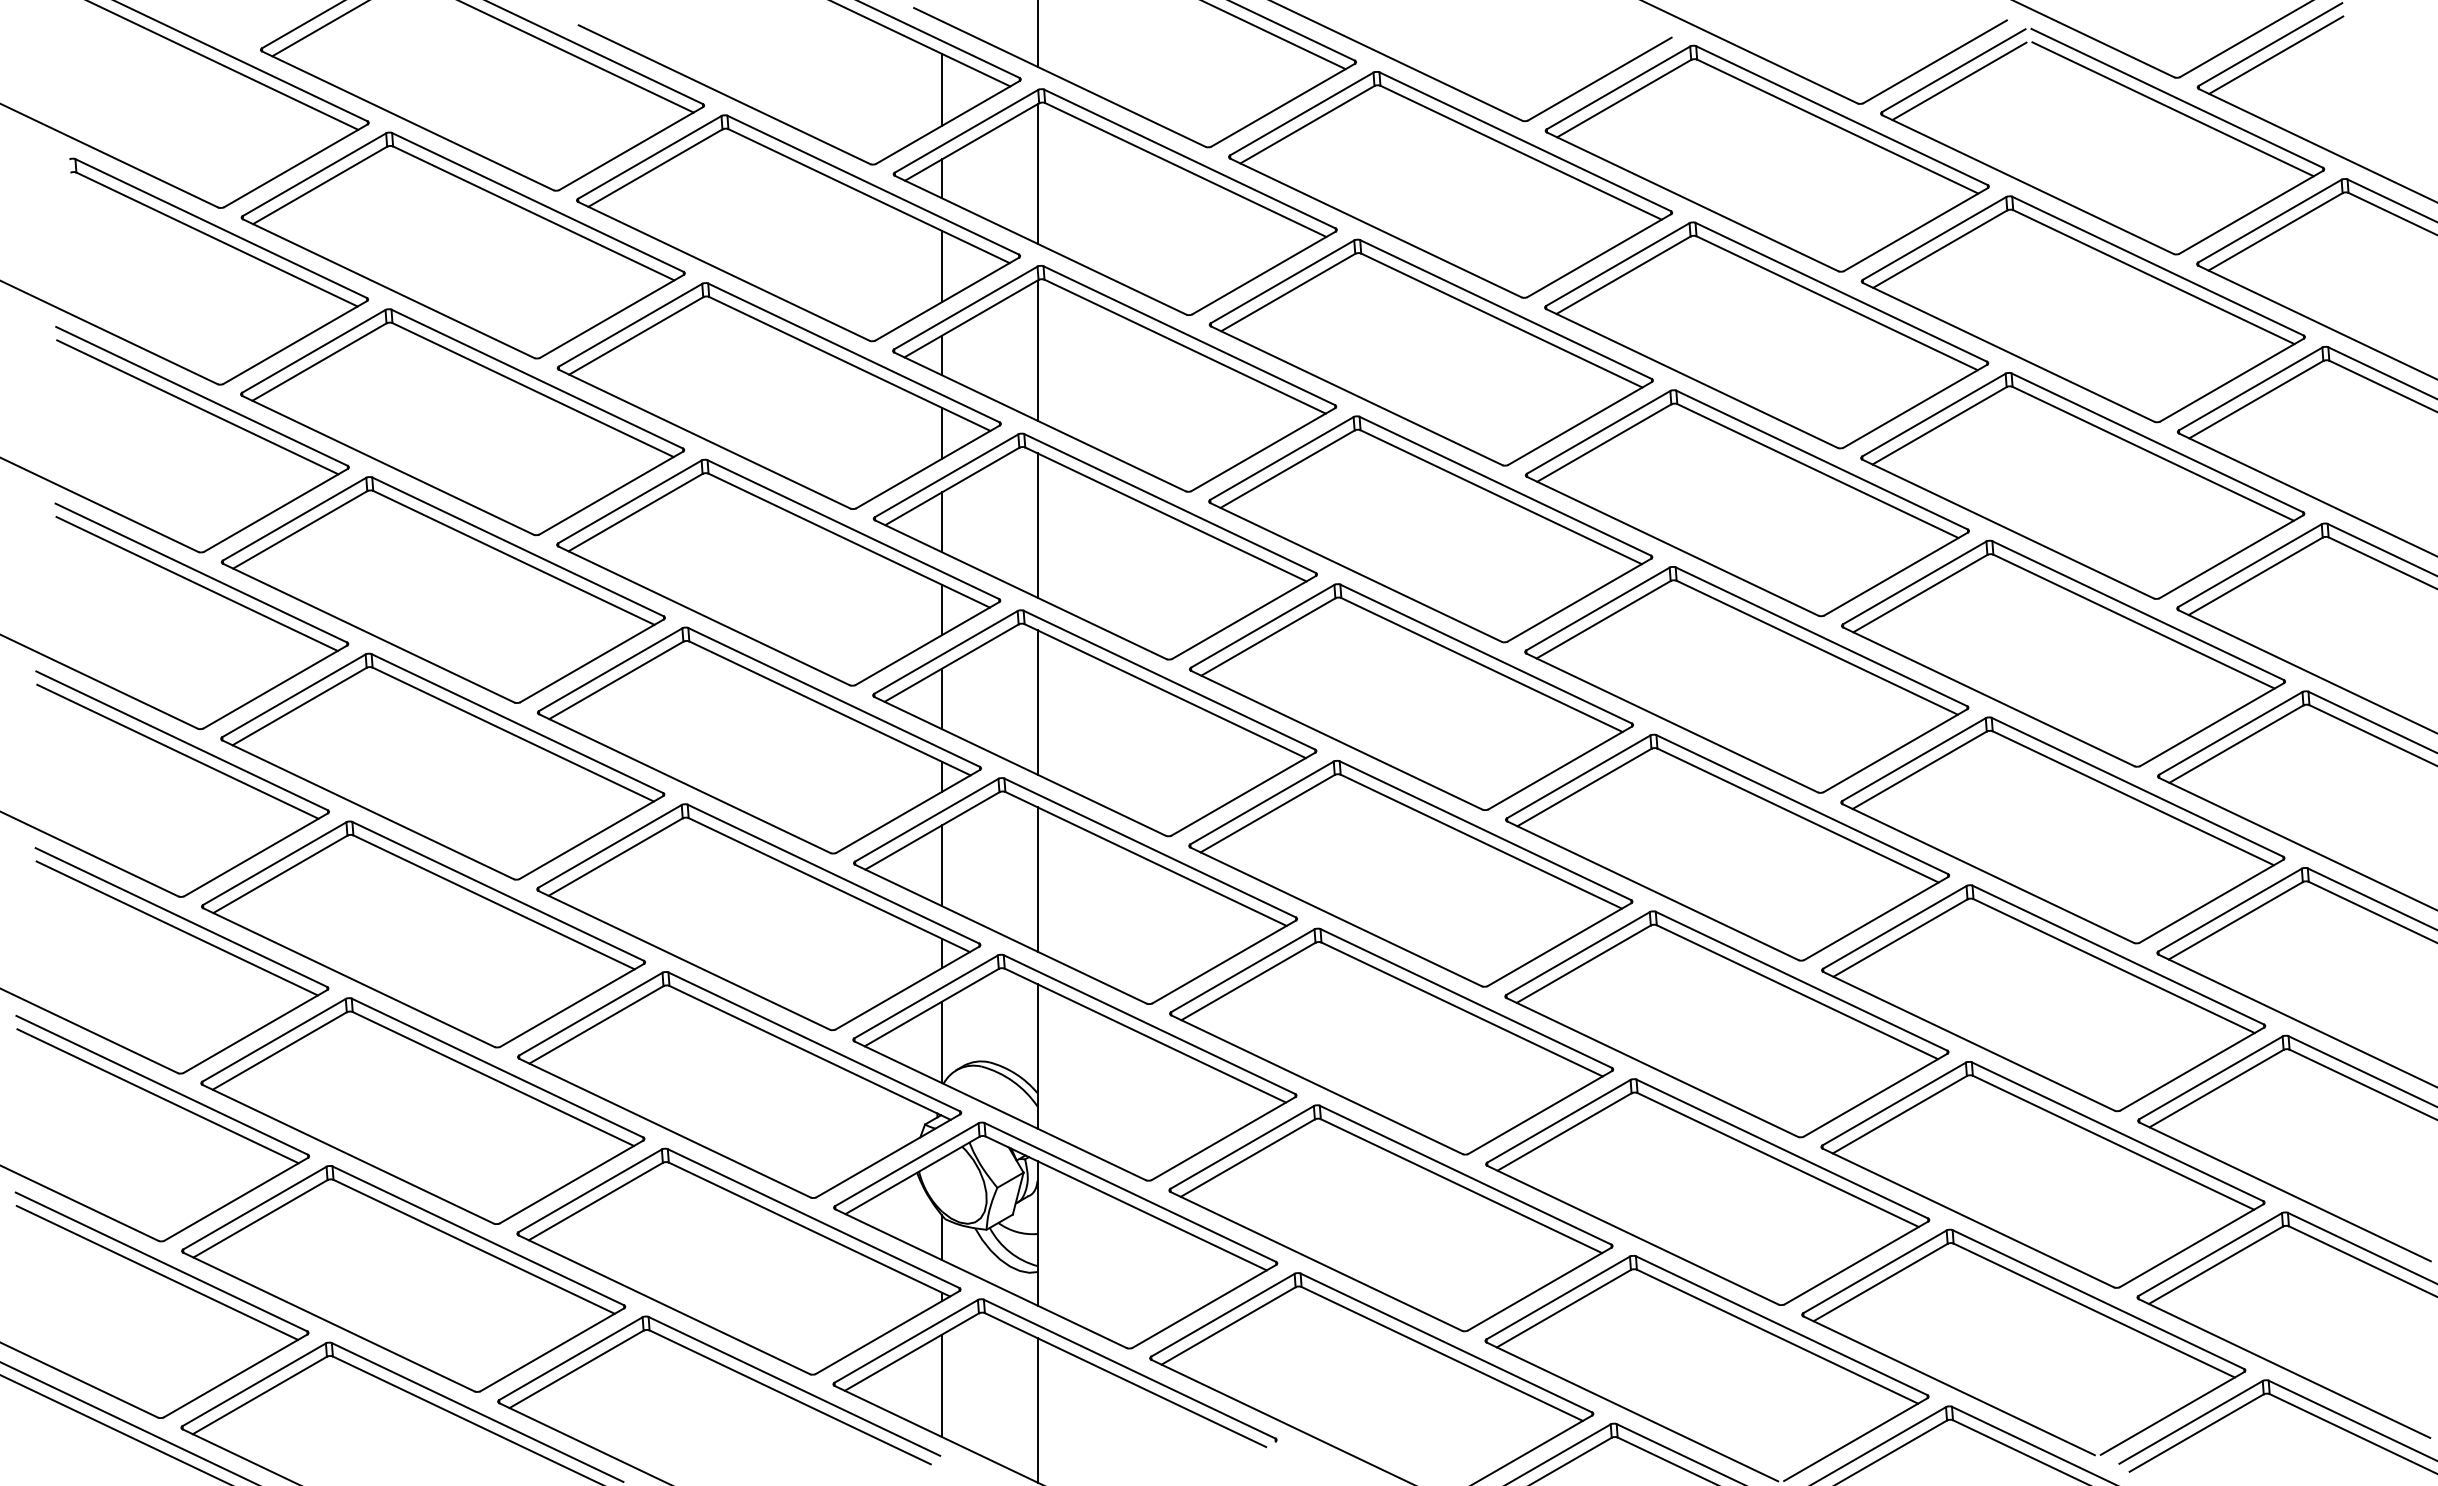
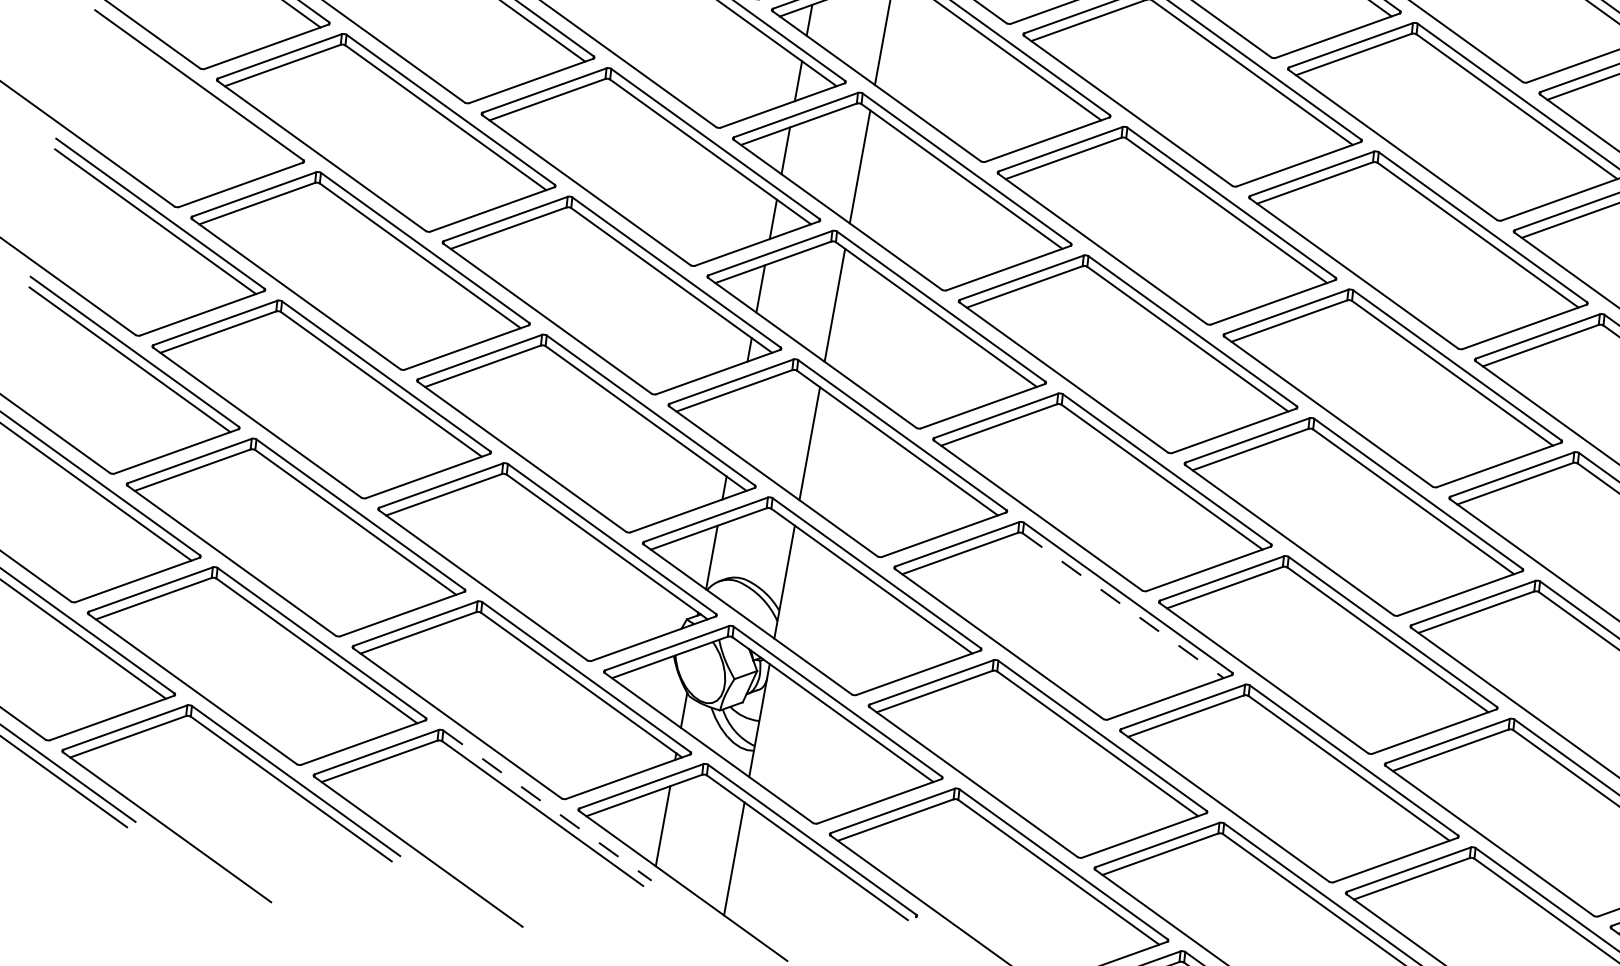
line: (196, 583) -> (194, 92), removed
line: (942, 865) -> (737, 419), removed
line: (1462, 1009) -> (1123, 605), solid -> dashed
line: (794, 1386) -> (547, 805), solid -> dashed

